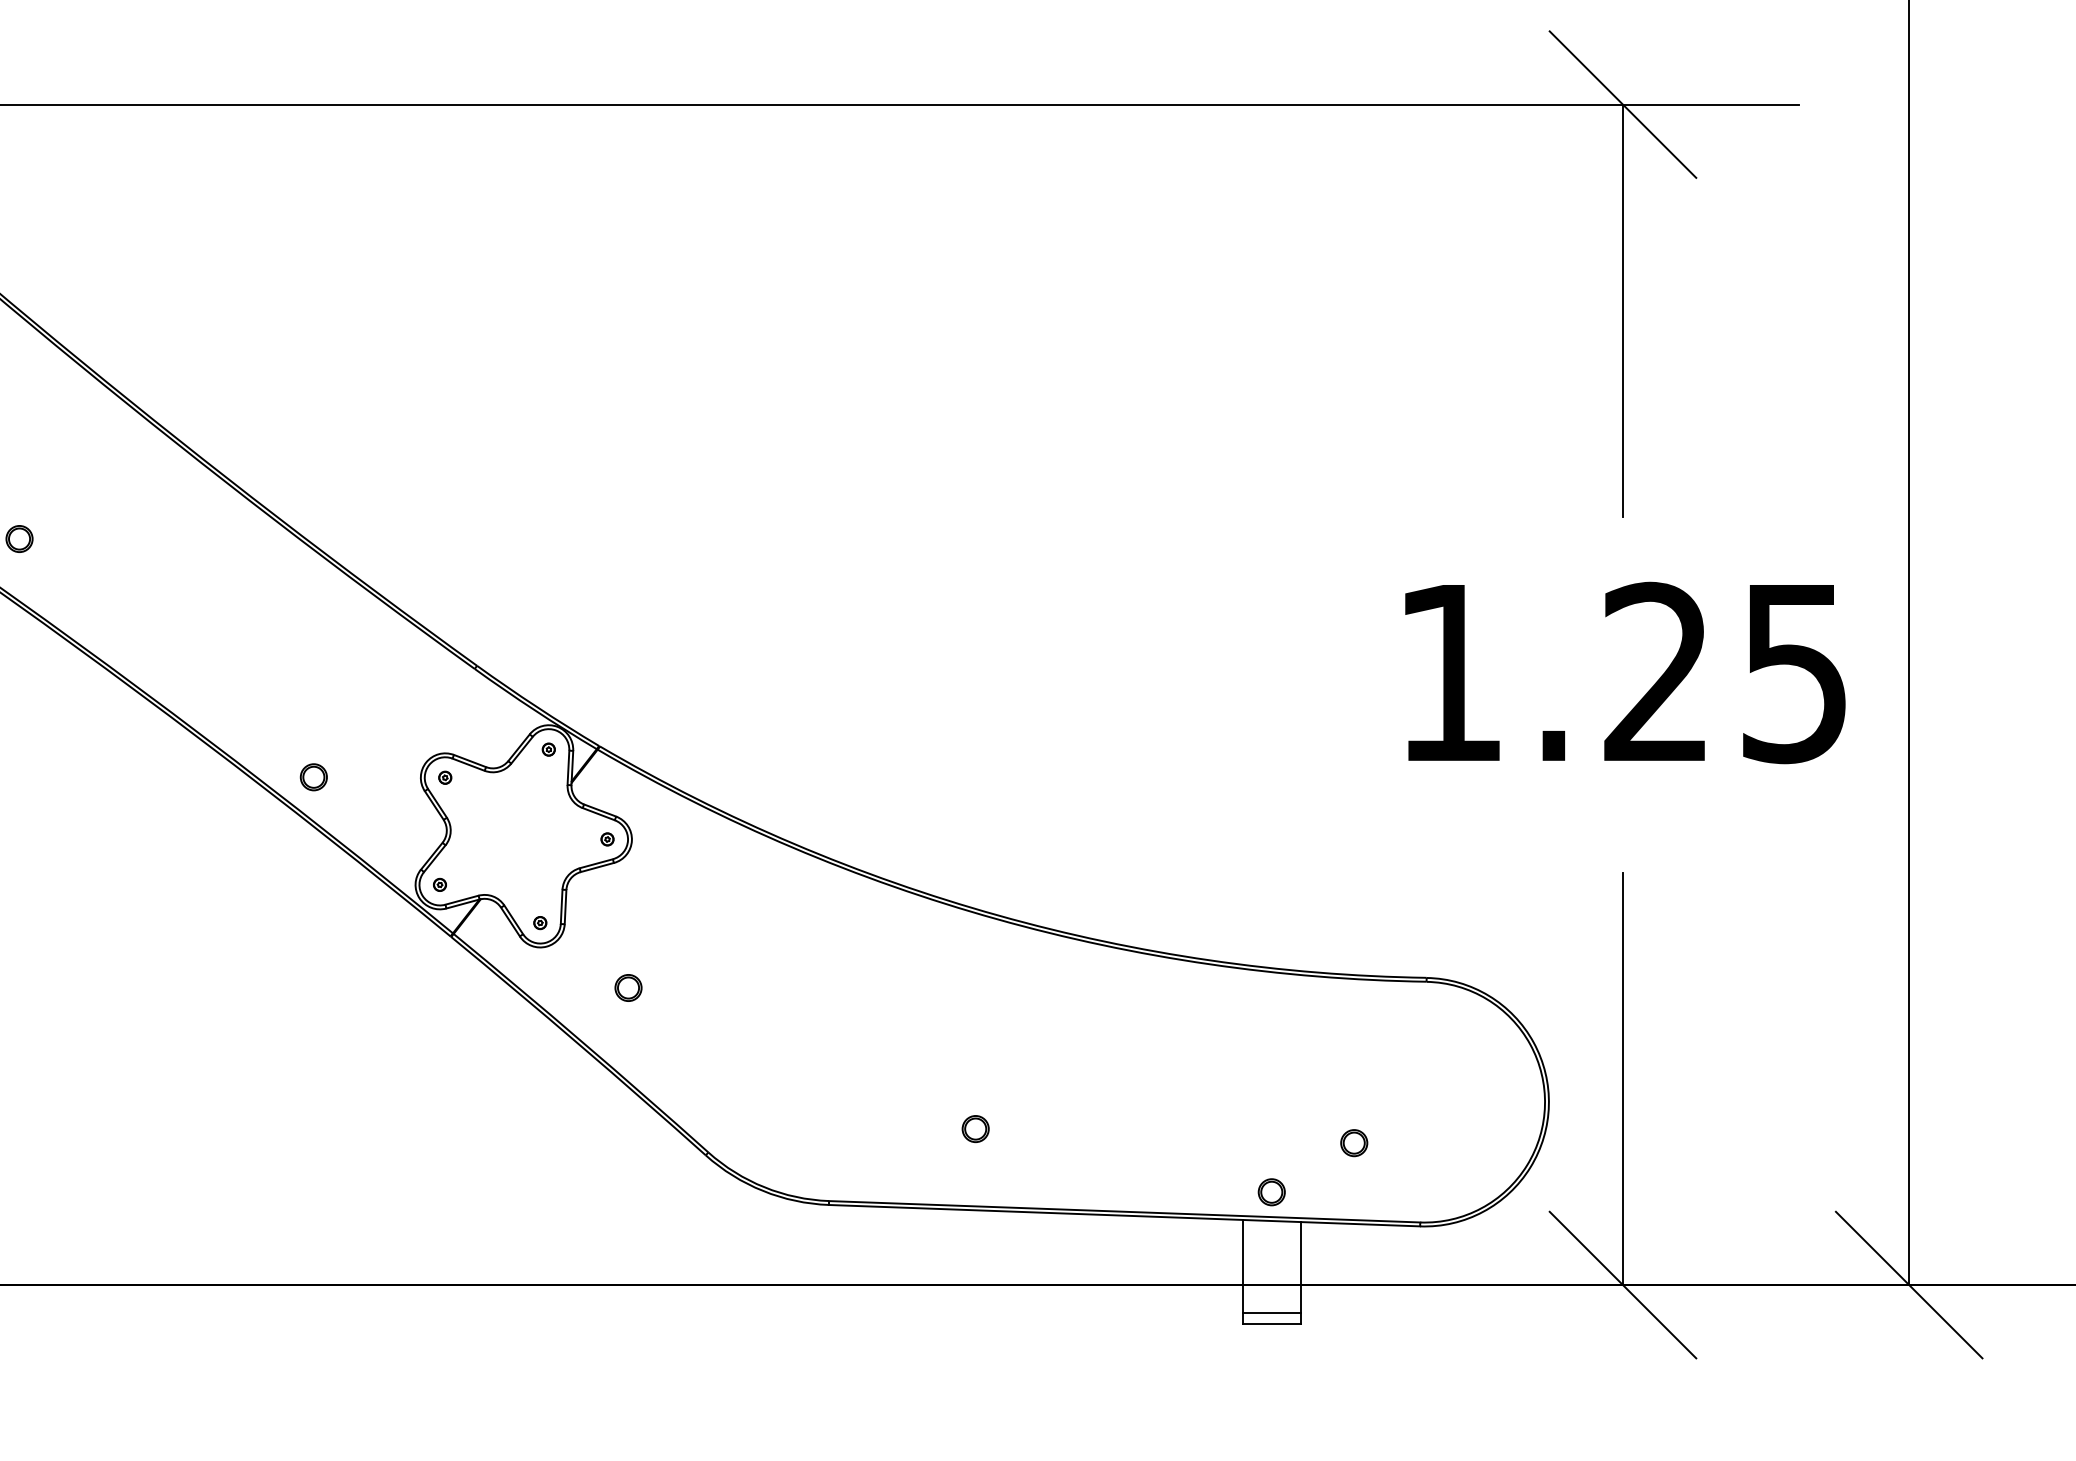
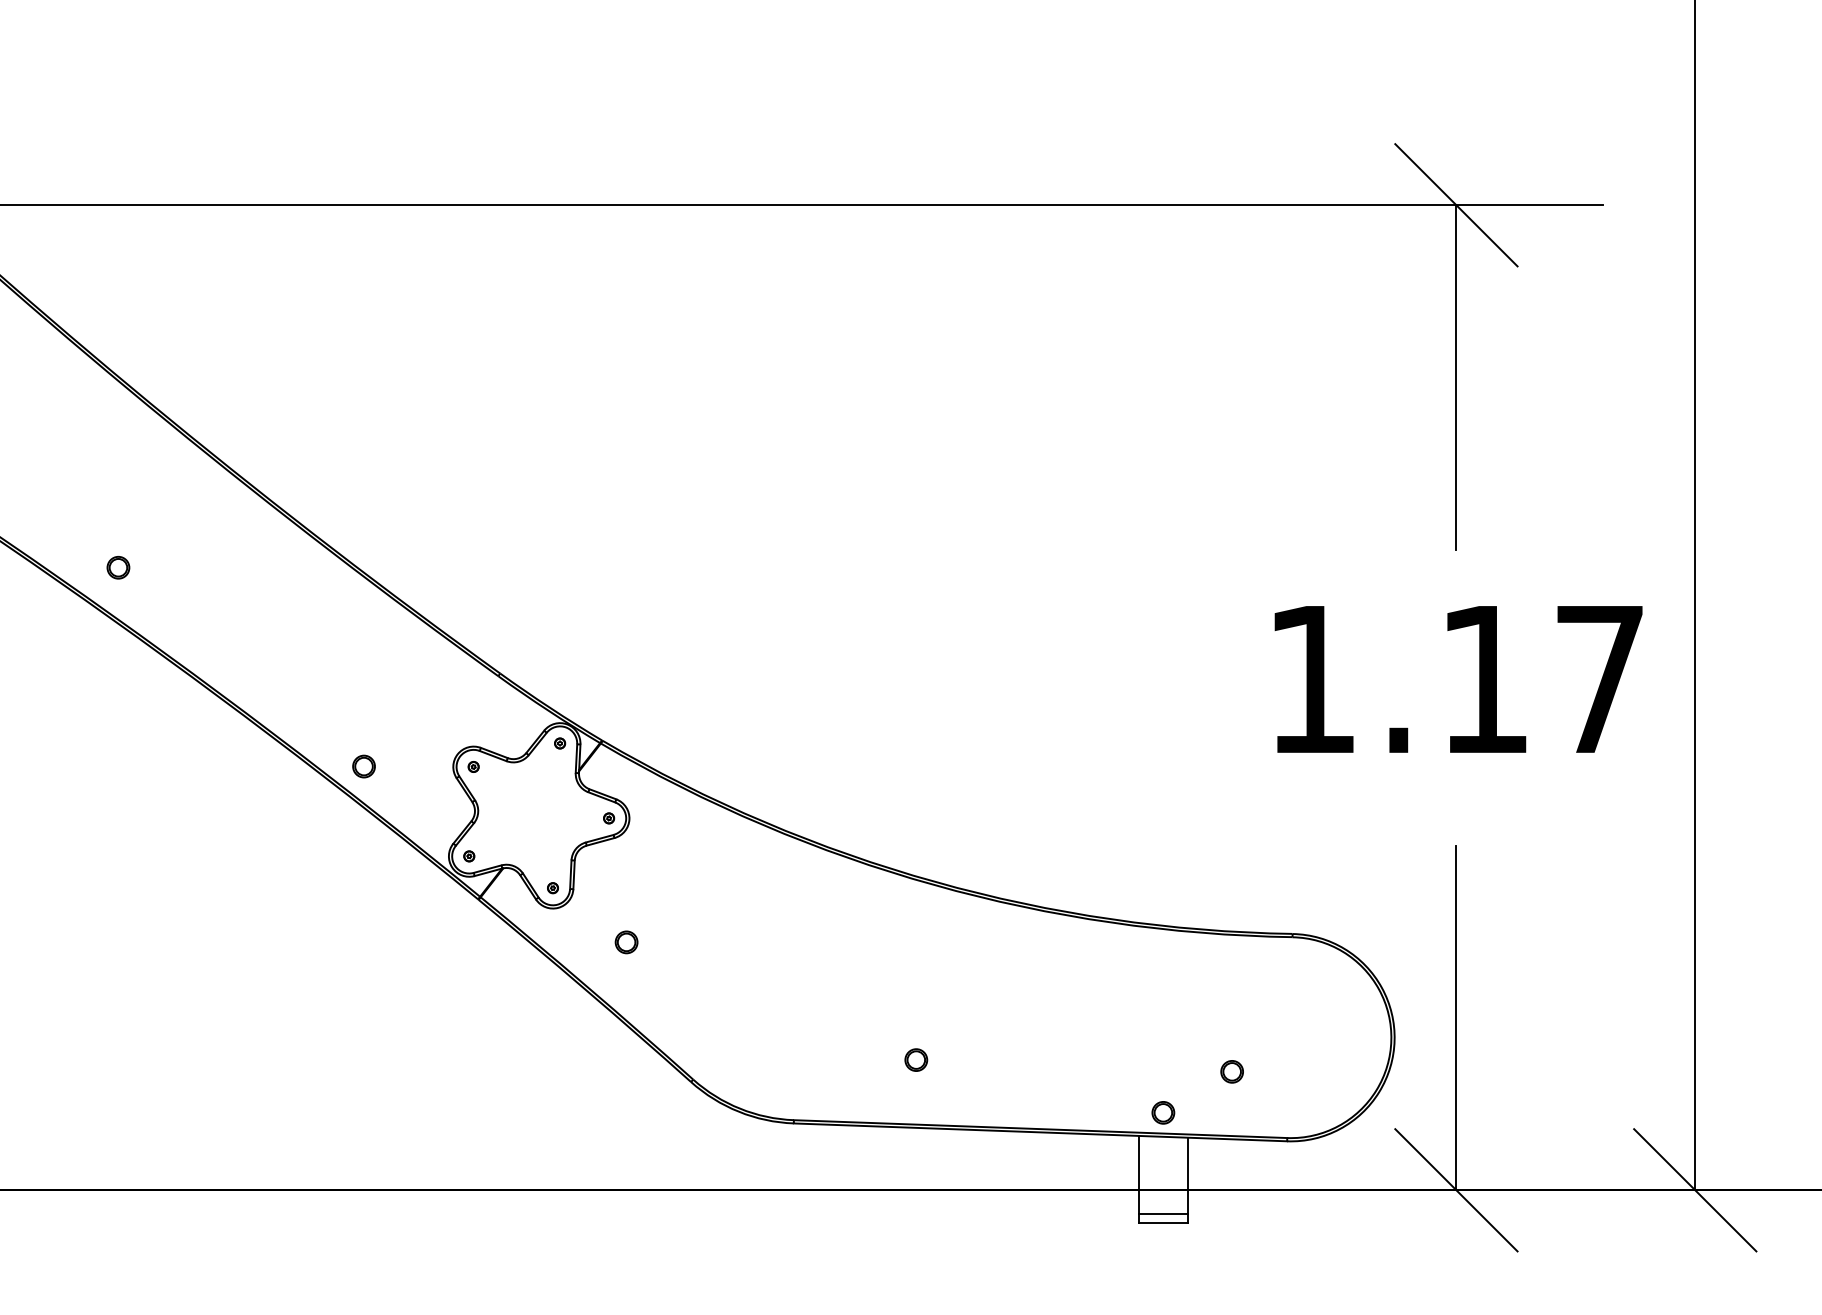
text: (1724, 672) -> (1541, 679), 1.25 -> 1.17

